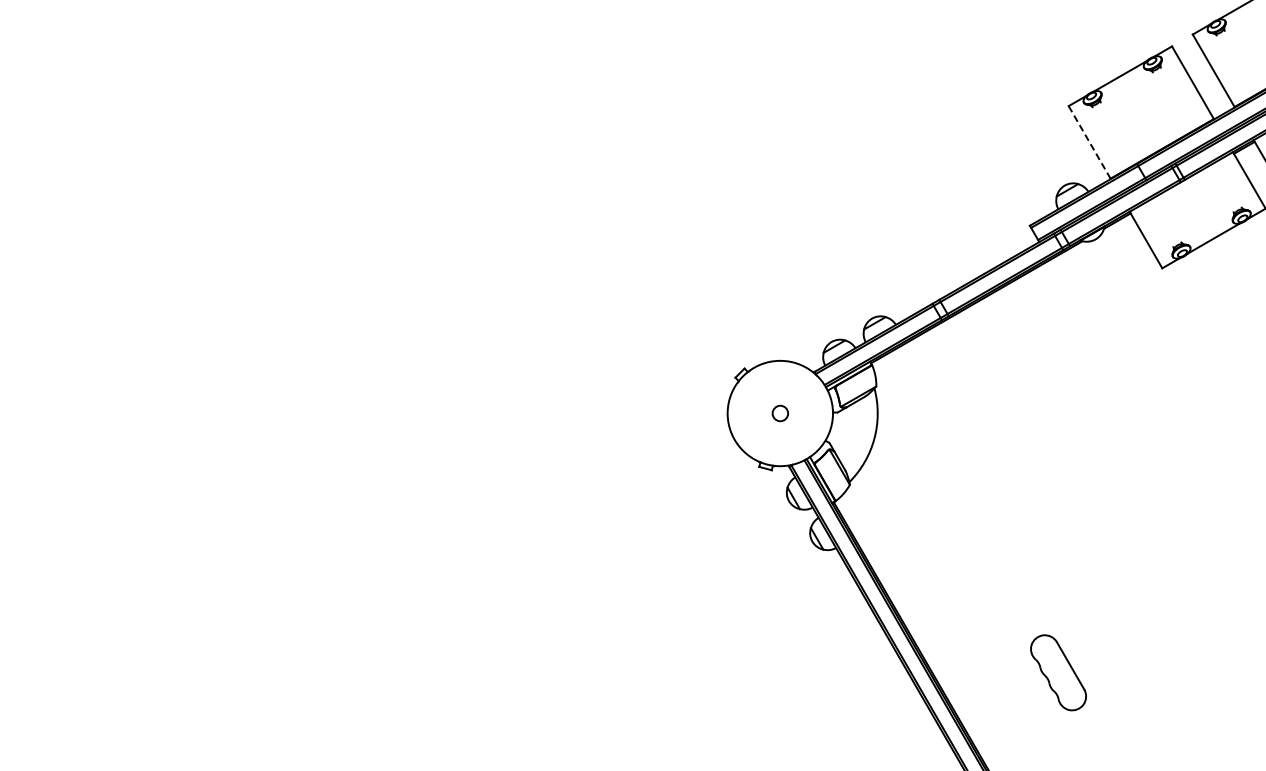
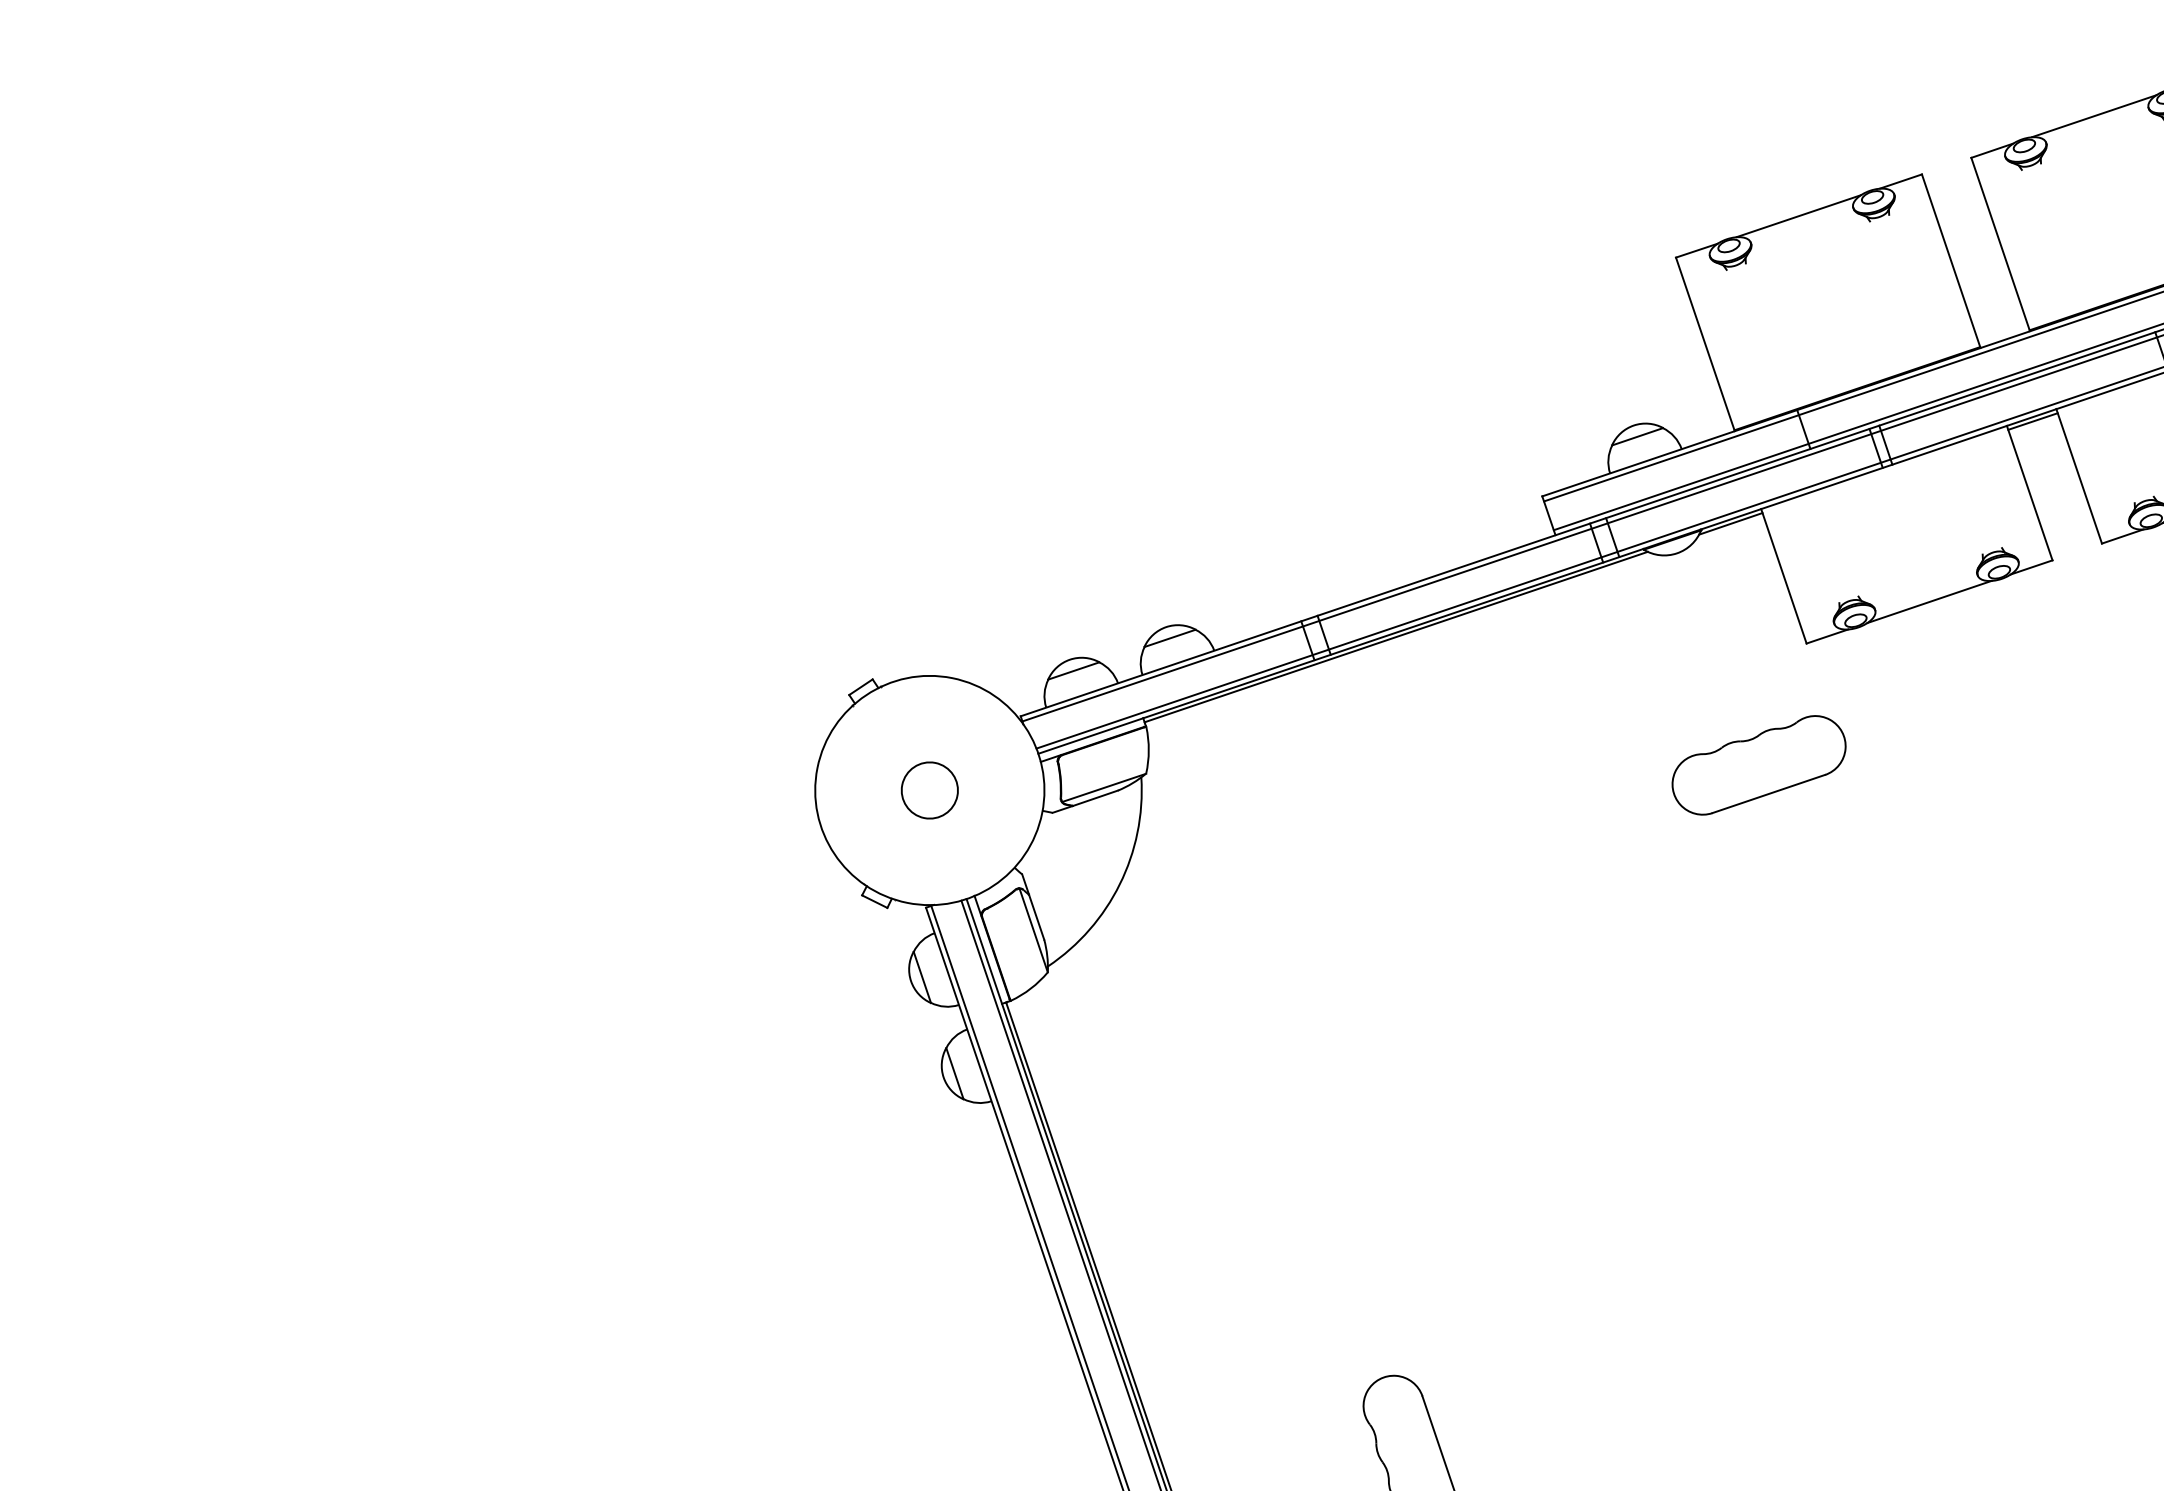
line: (1089, 143) -> (1704, 346), dashed -> solid
part: (1151, 327) -> (1758, 765), added
circle: (780, 413) -> (930, 790), size x1.67

